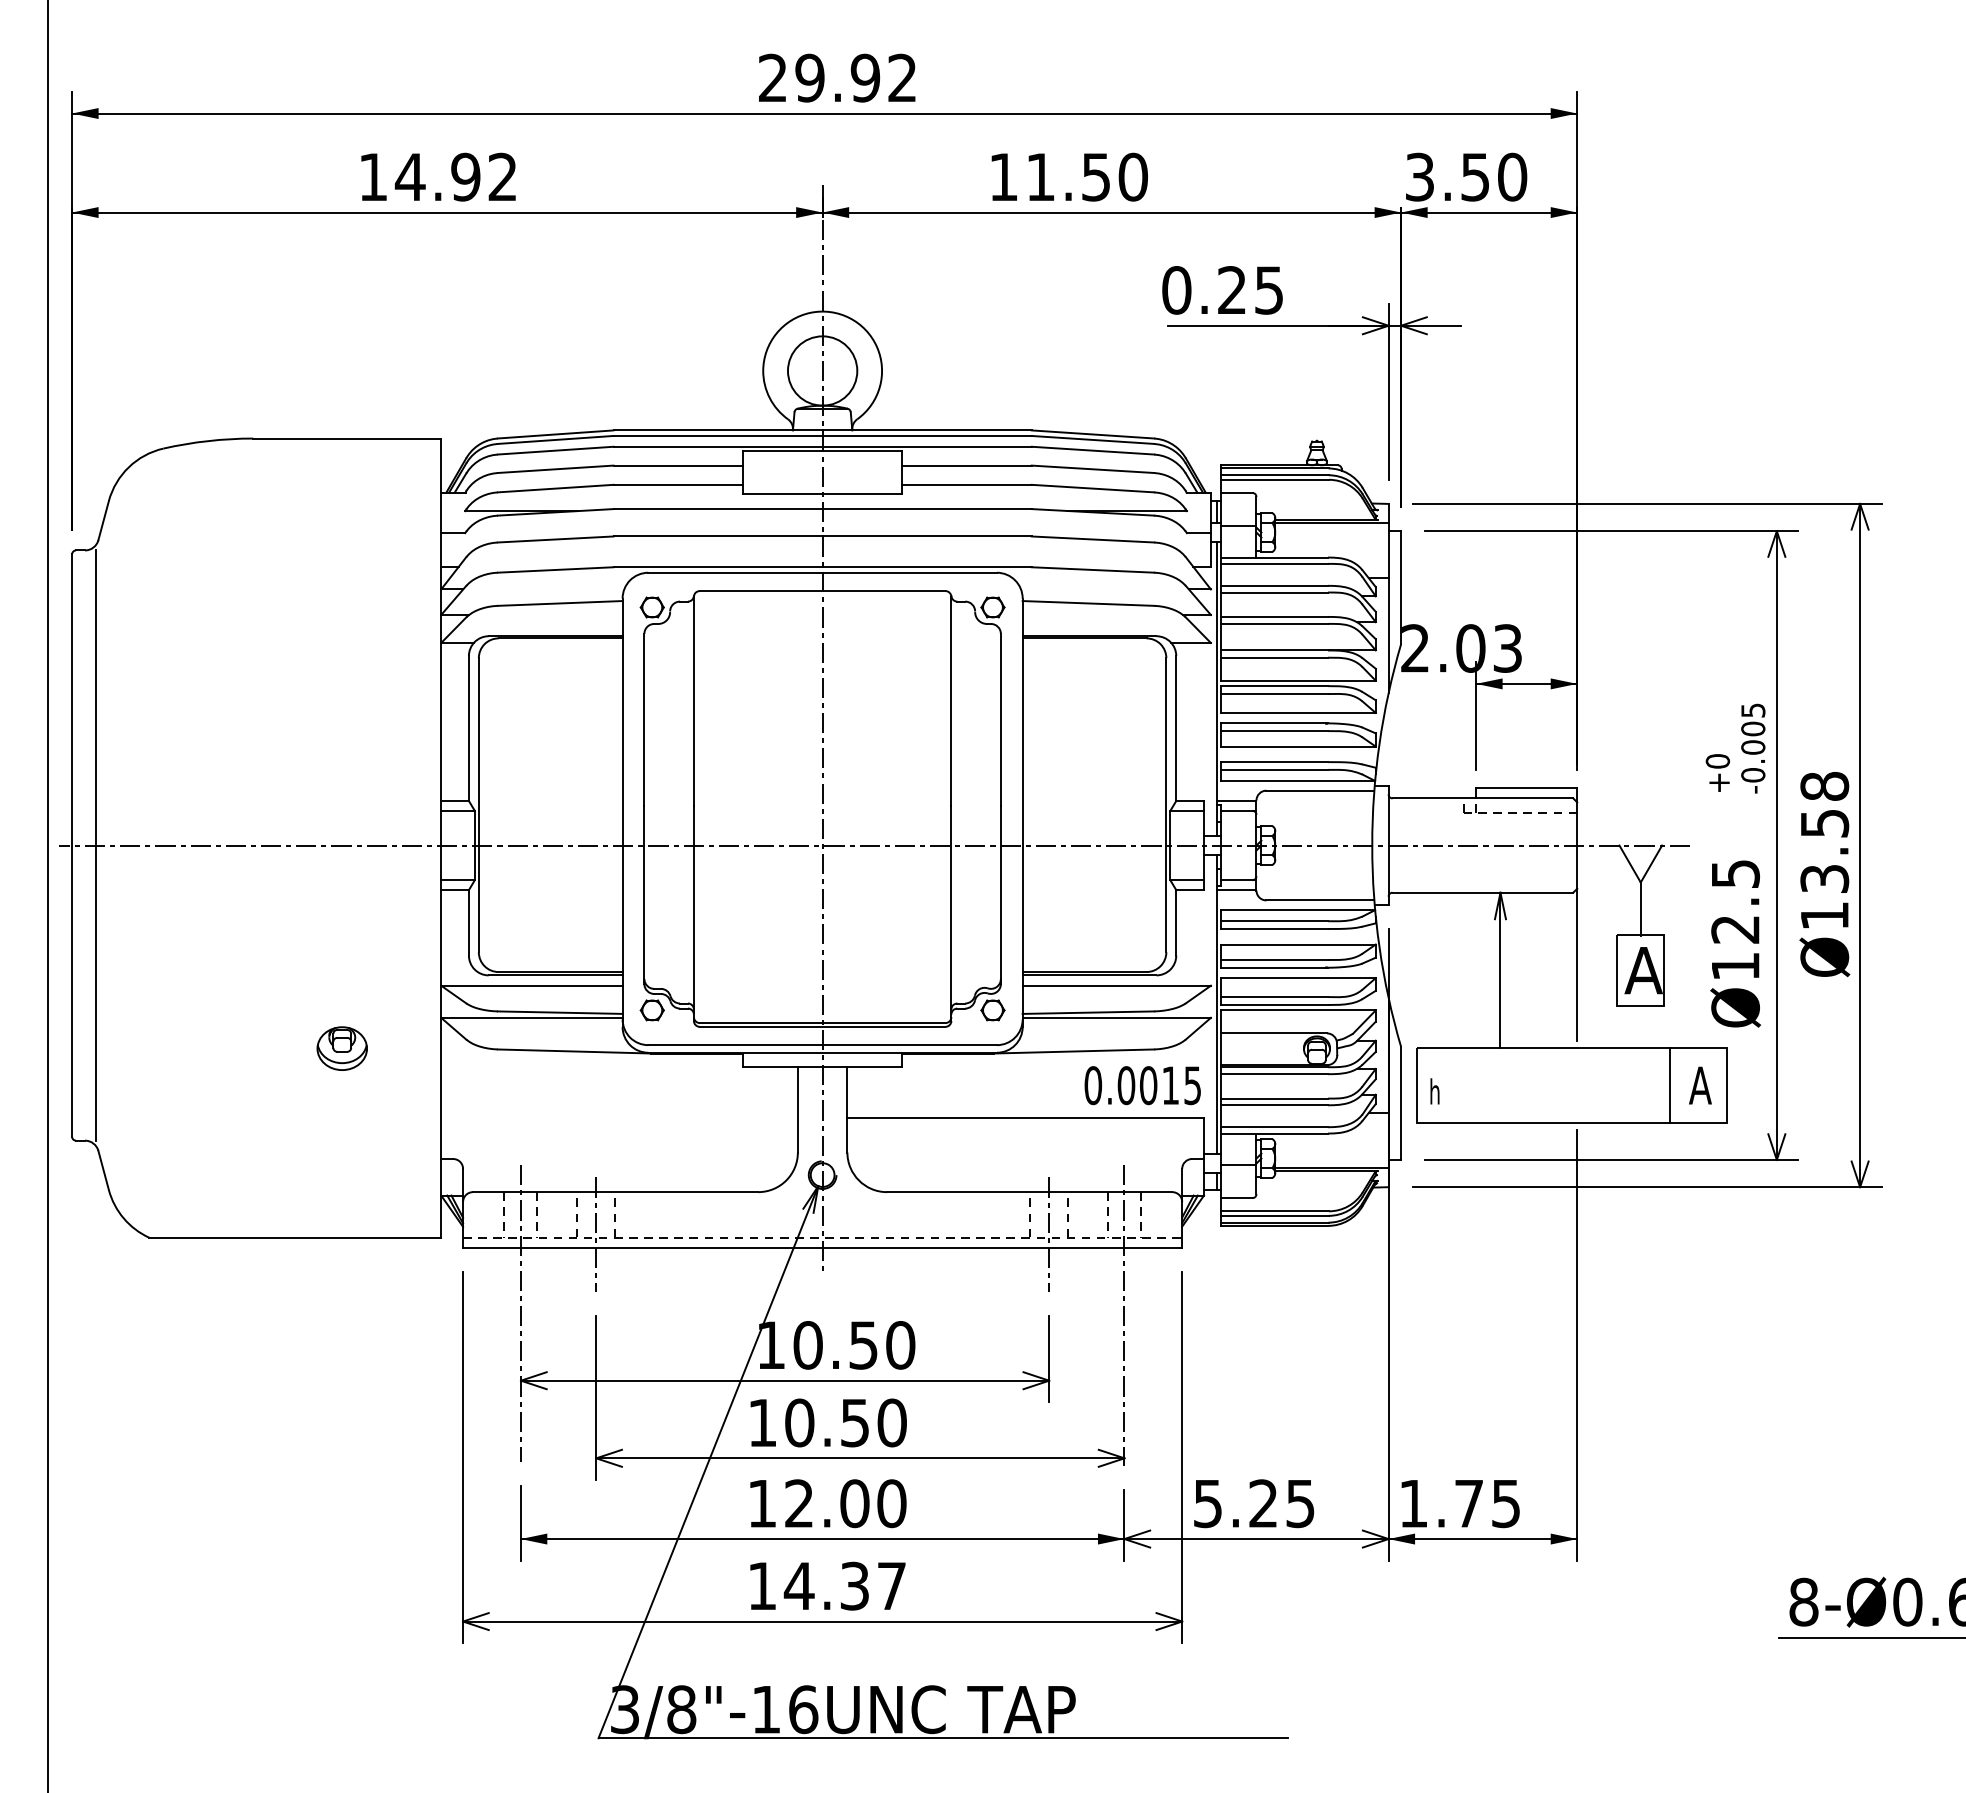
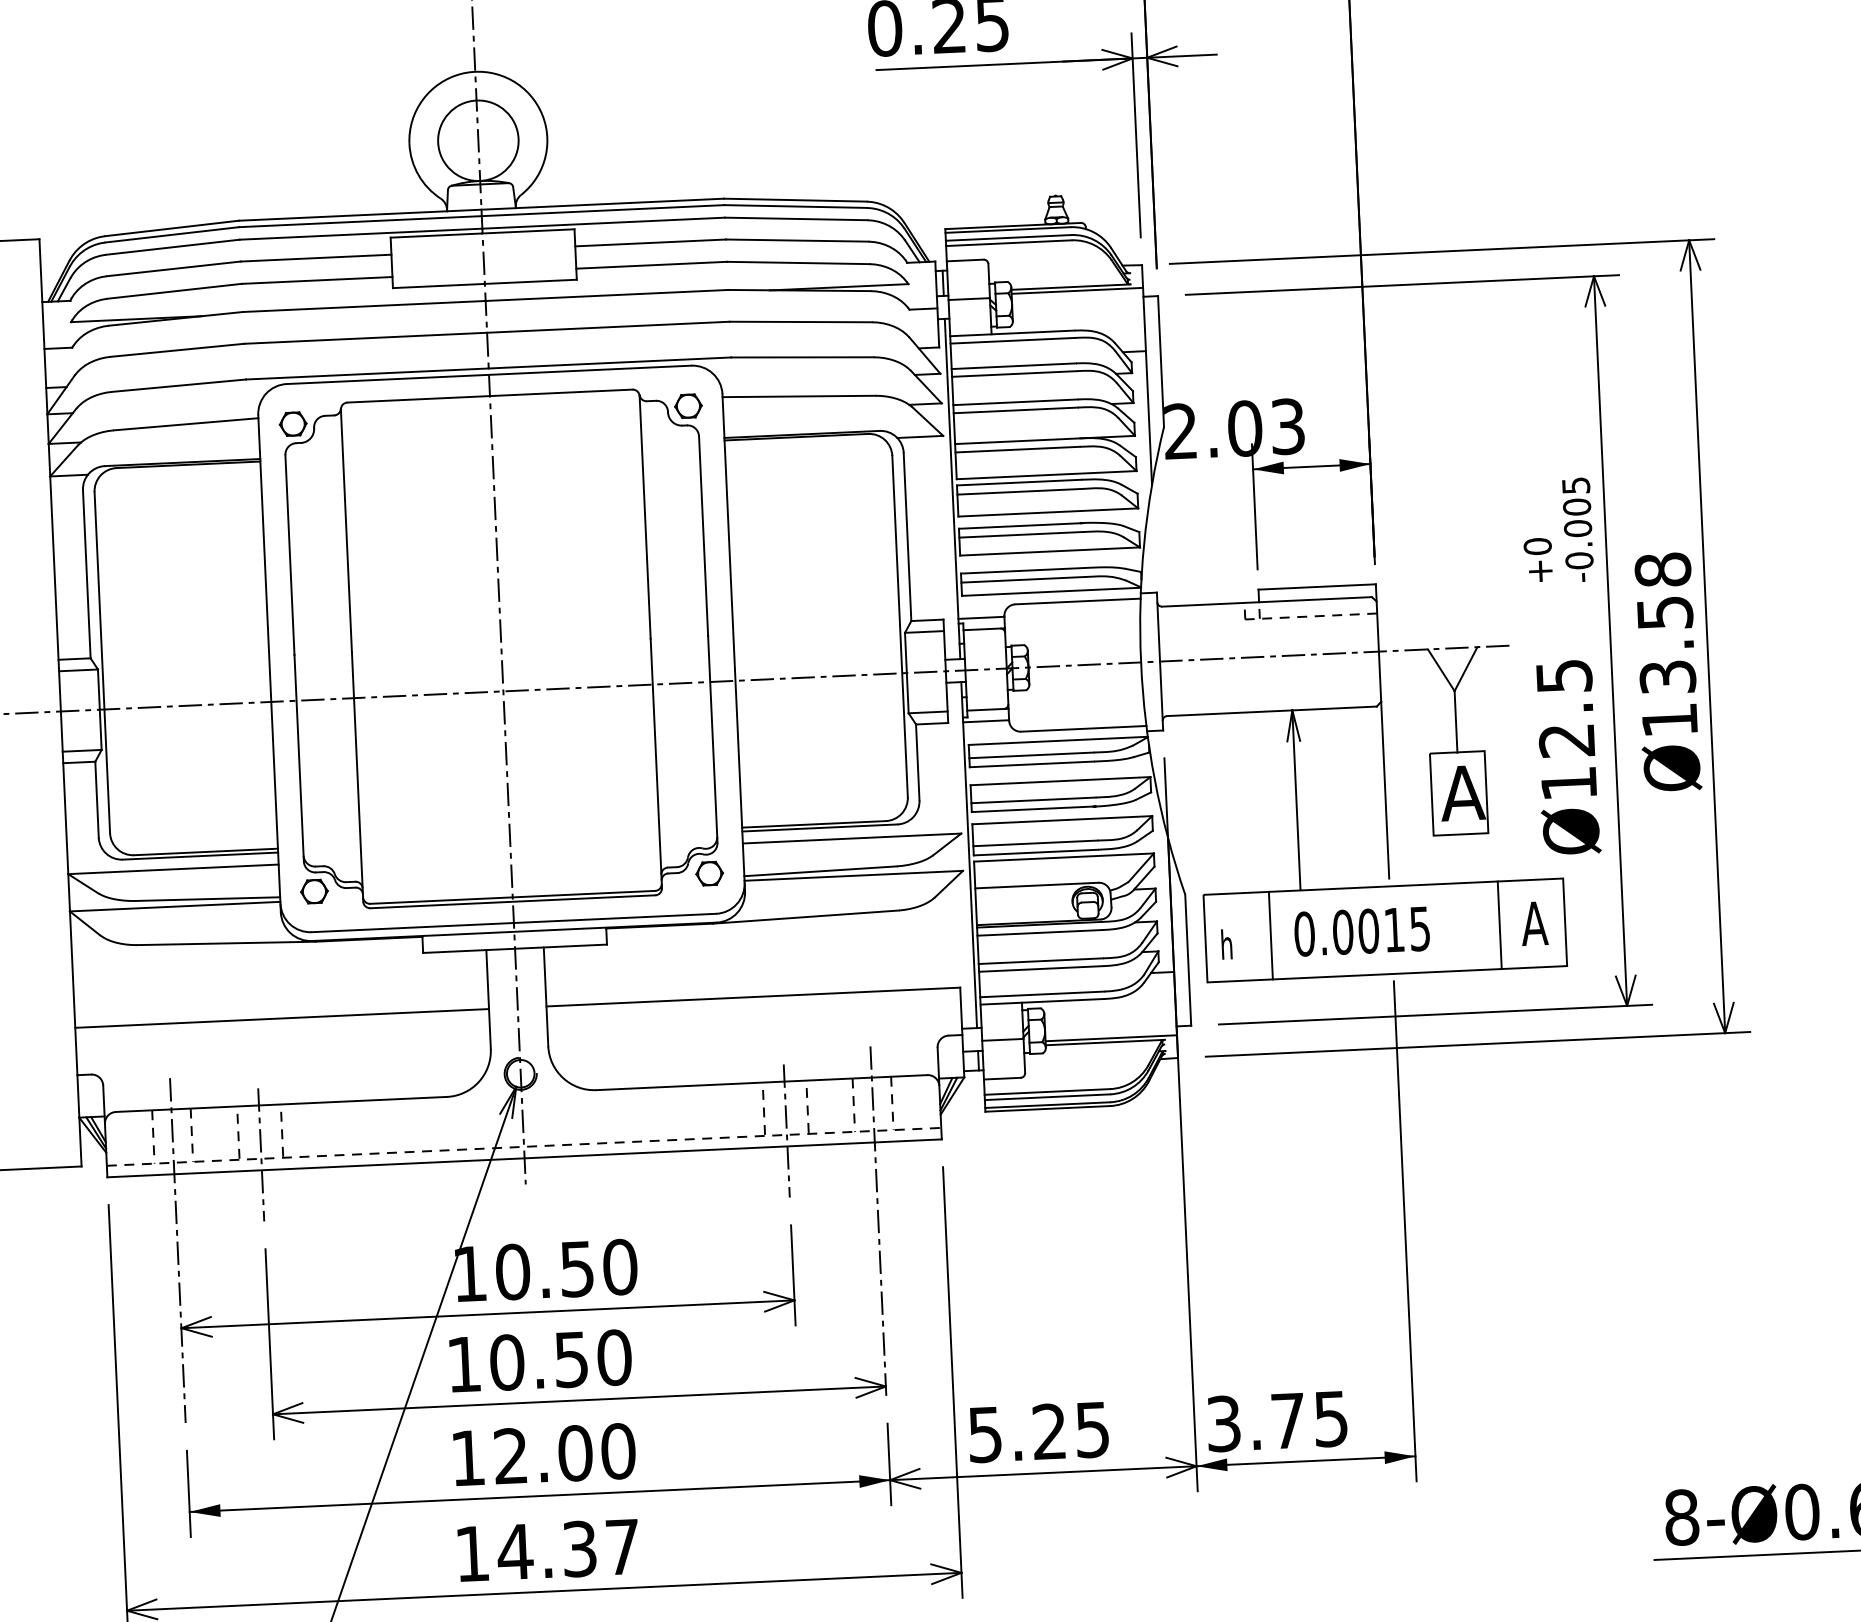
text: (1142, 1085) -> (1361, 931), moved
line: (1473, 1085) -> (1271, 935), added
line: (619, 1118) -> (282, 1018), added
text: (1413, 1503) -> (1223, 1423), 1.75 -> 3.75

